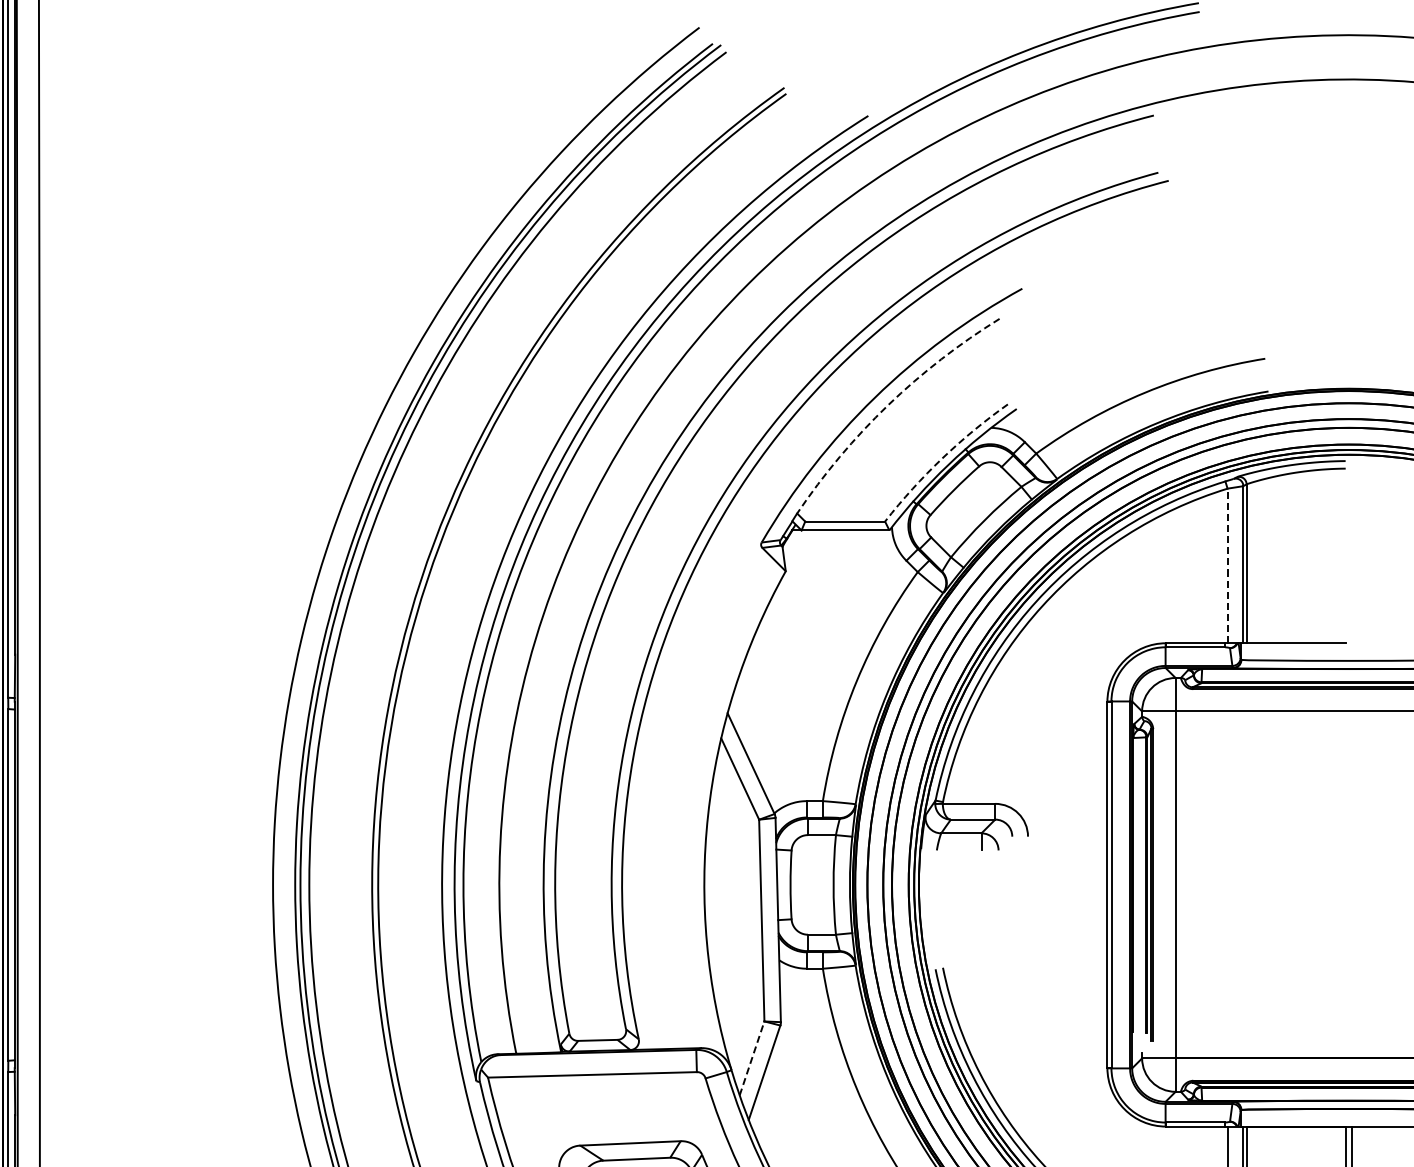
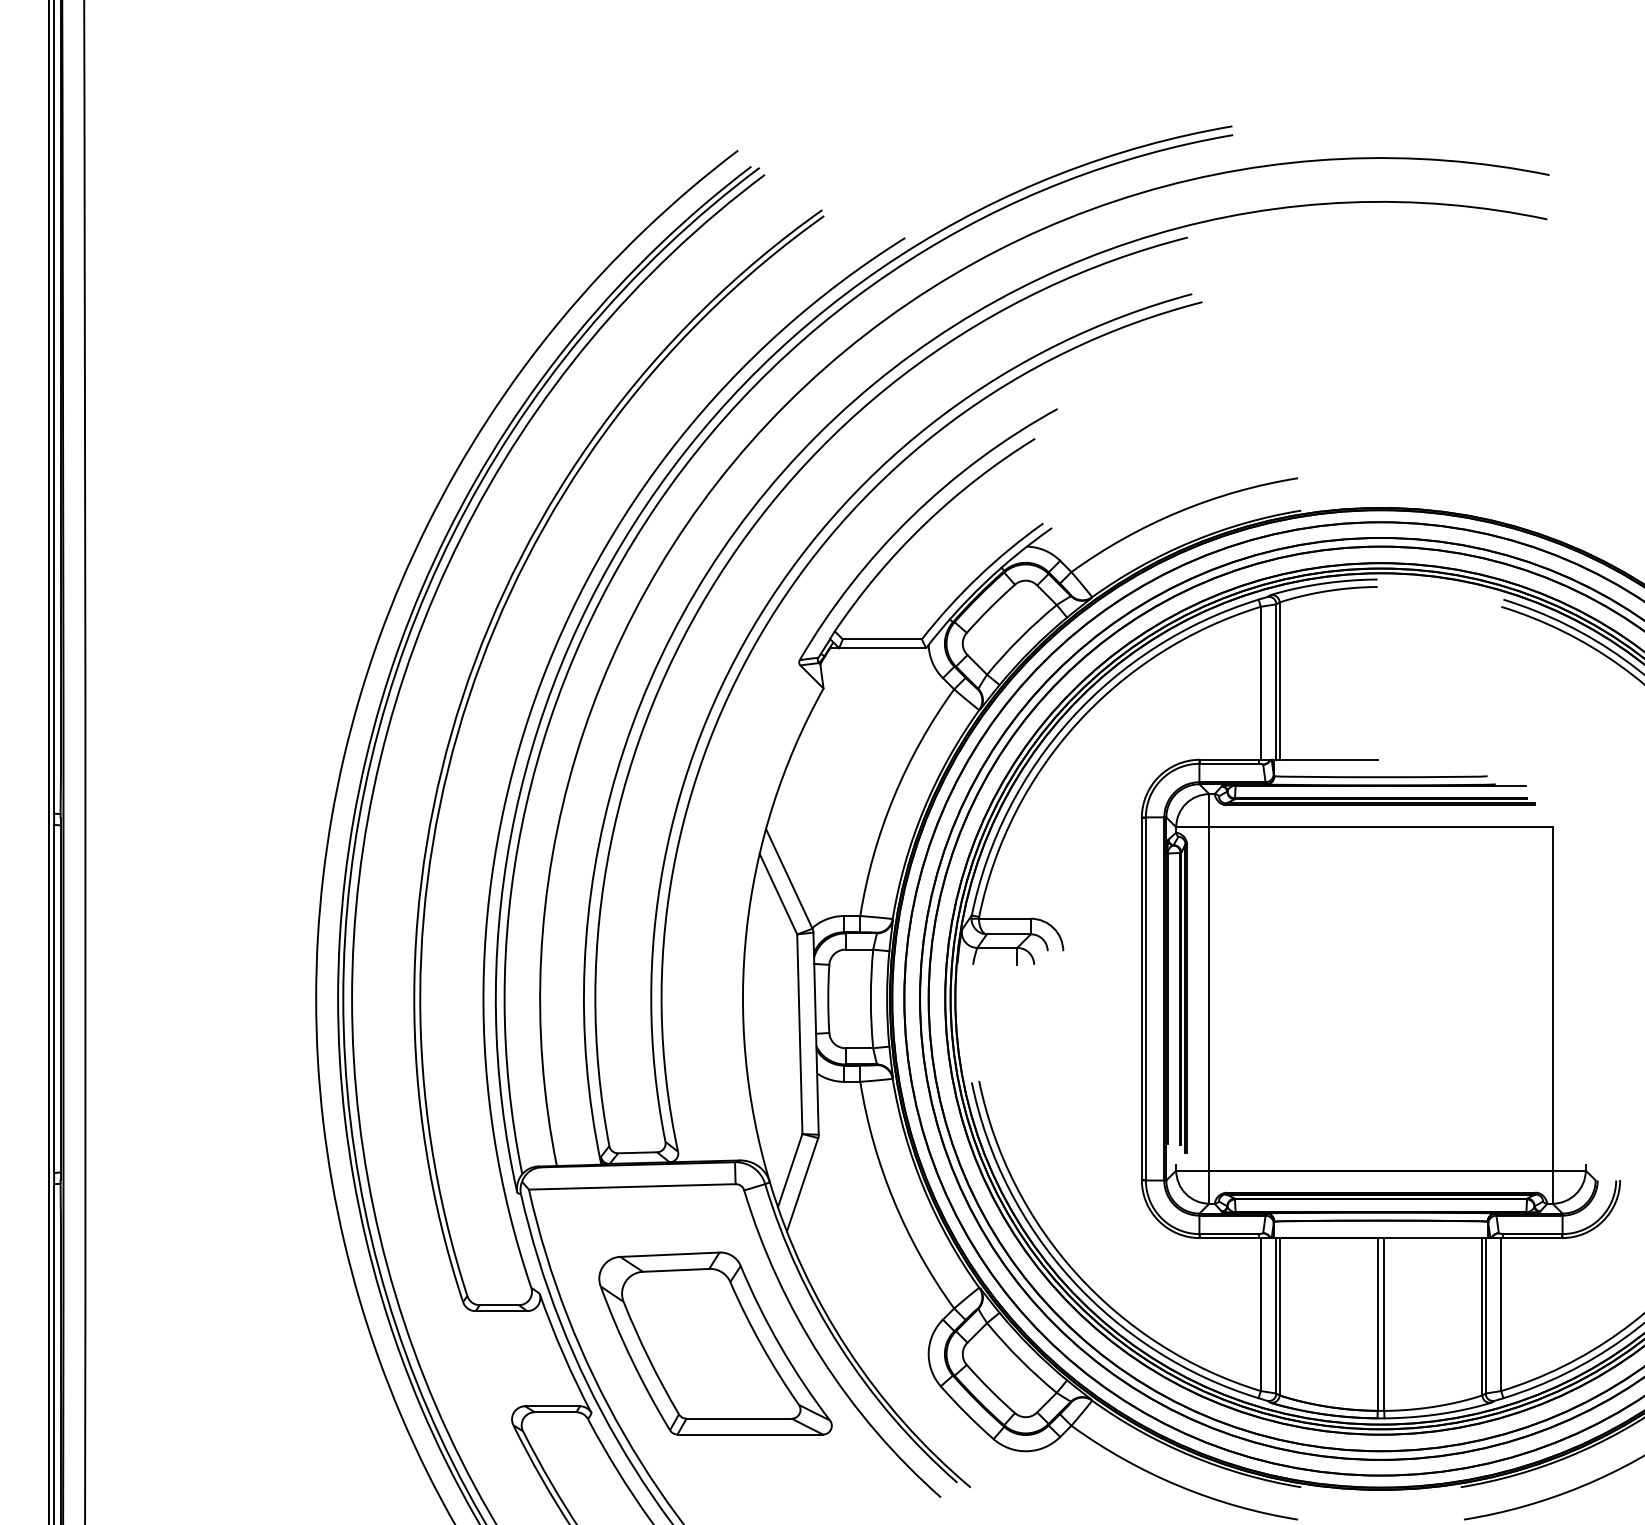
arc: (887, 405) -> (924, 524), dashed -> solid
arc: (942, 459) -> (978, 577), dashed -> solid
line: (1227, 565) -> (1260, 682), dashed -> solid
line: (752, 1058) -> (790, 1170), dashed -> solid

